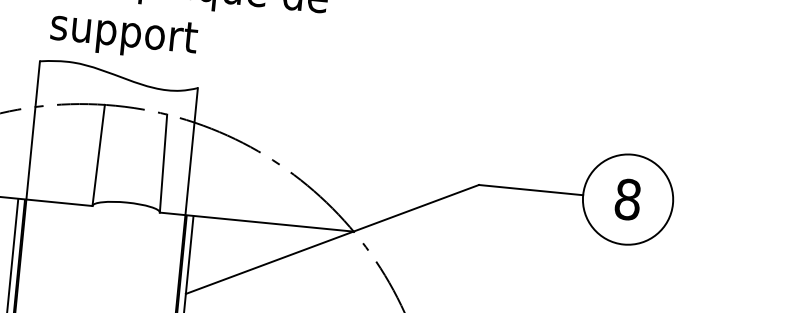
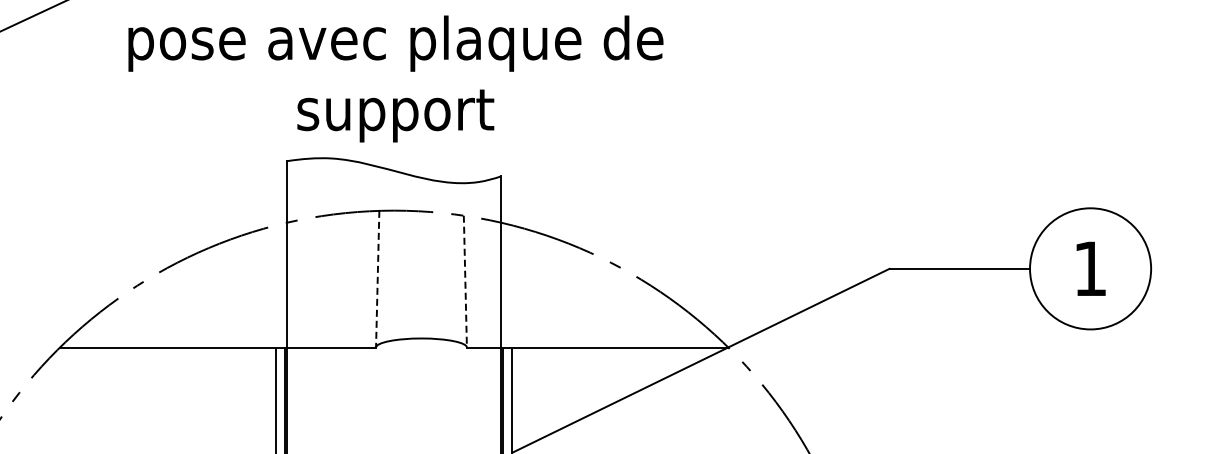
line: (98, 155) -> (377, 279), solid -> dashed
line: (163, 163) -> (465, 281), solid -> dashed
text: (628, 199) -> (1090, 268), 8 -> 1

